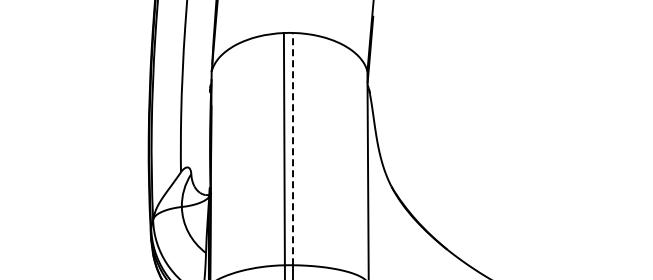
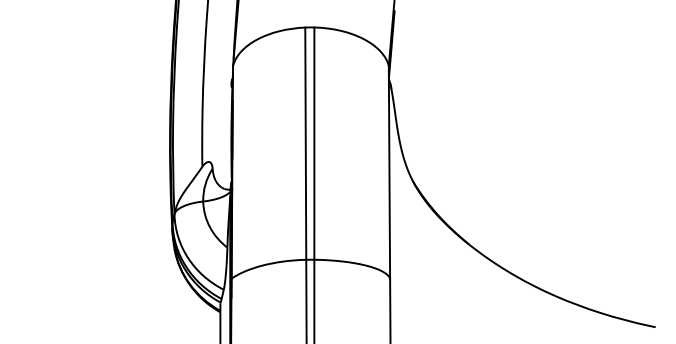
line: (293, 148) -> (314, 143), dashed -> solid

